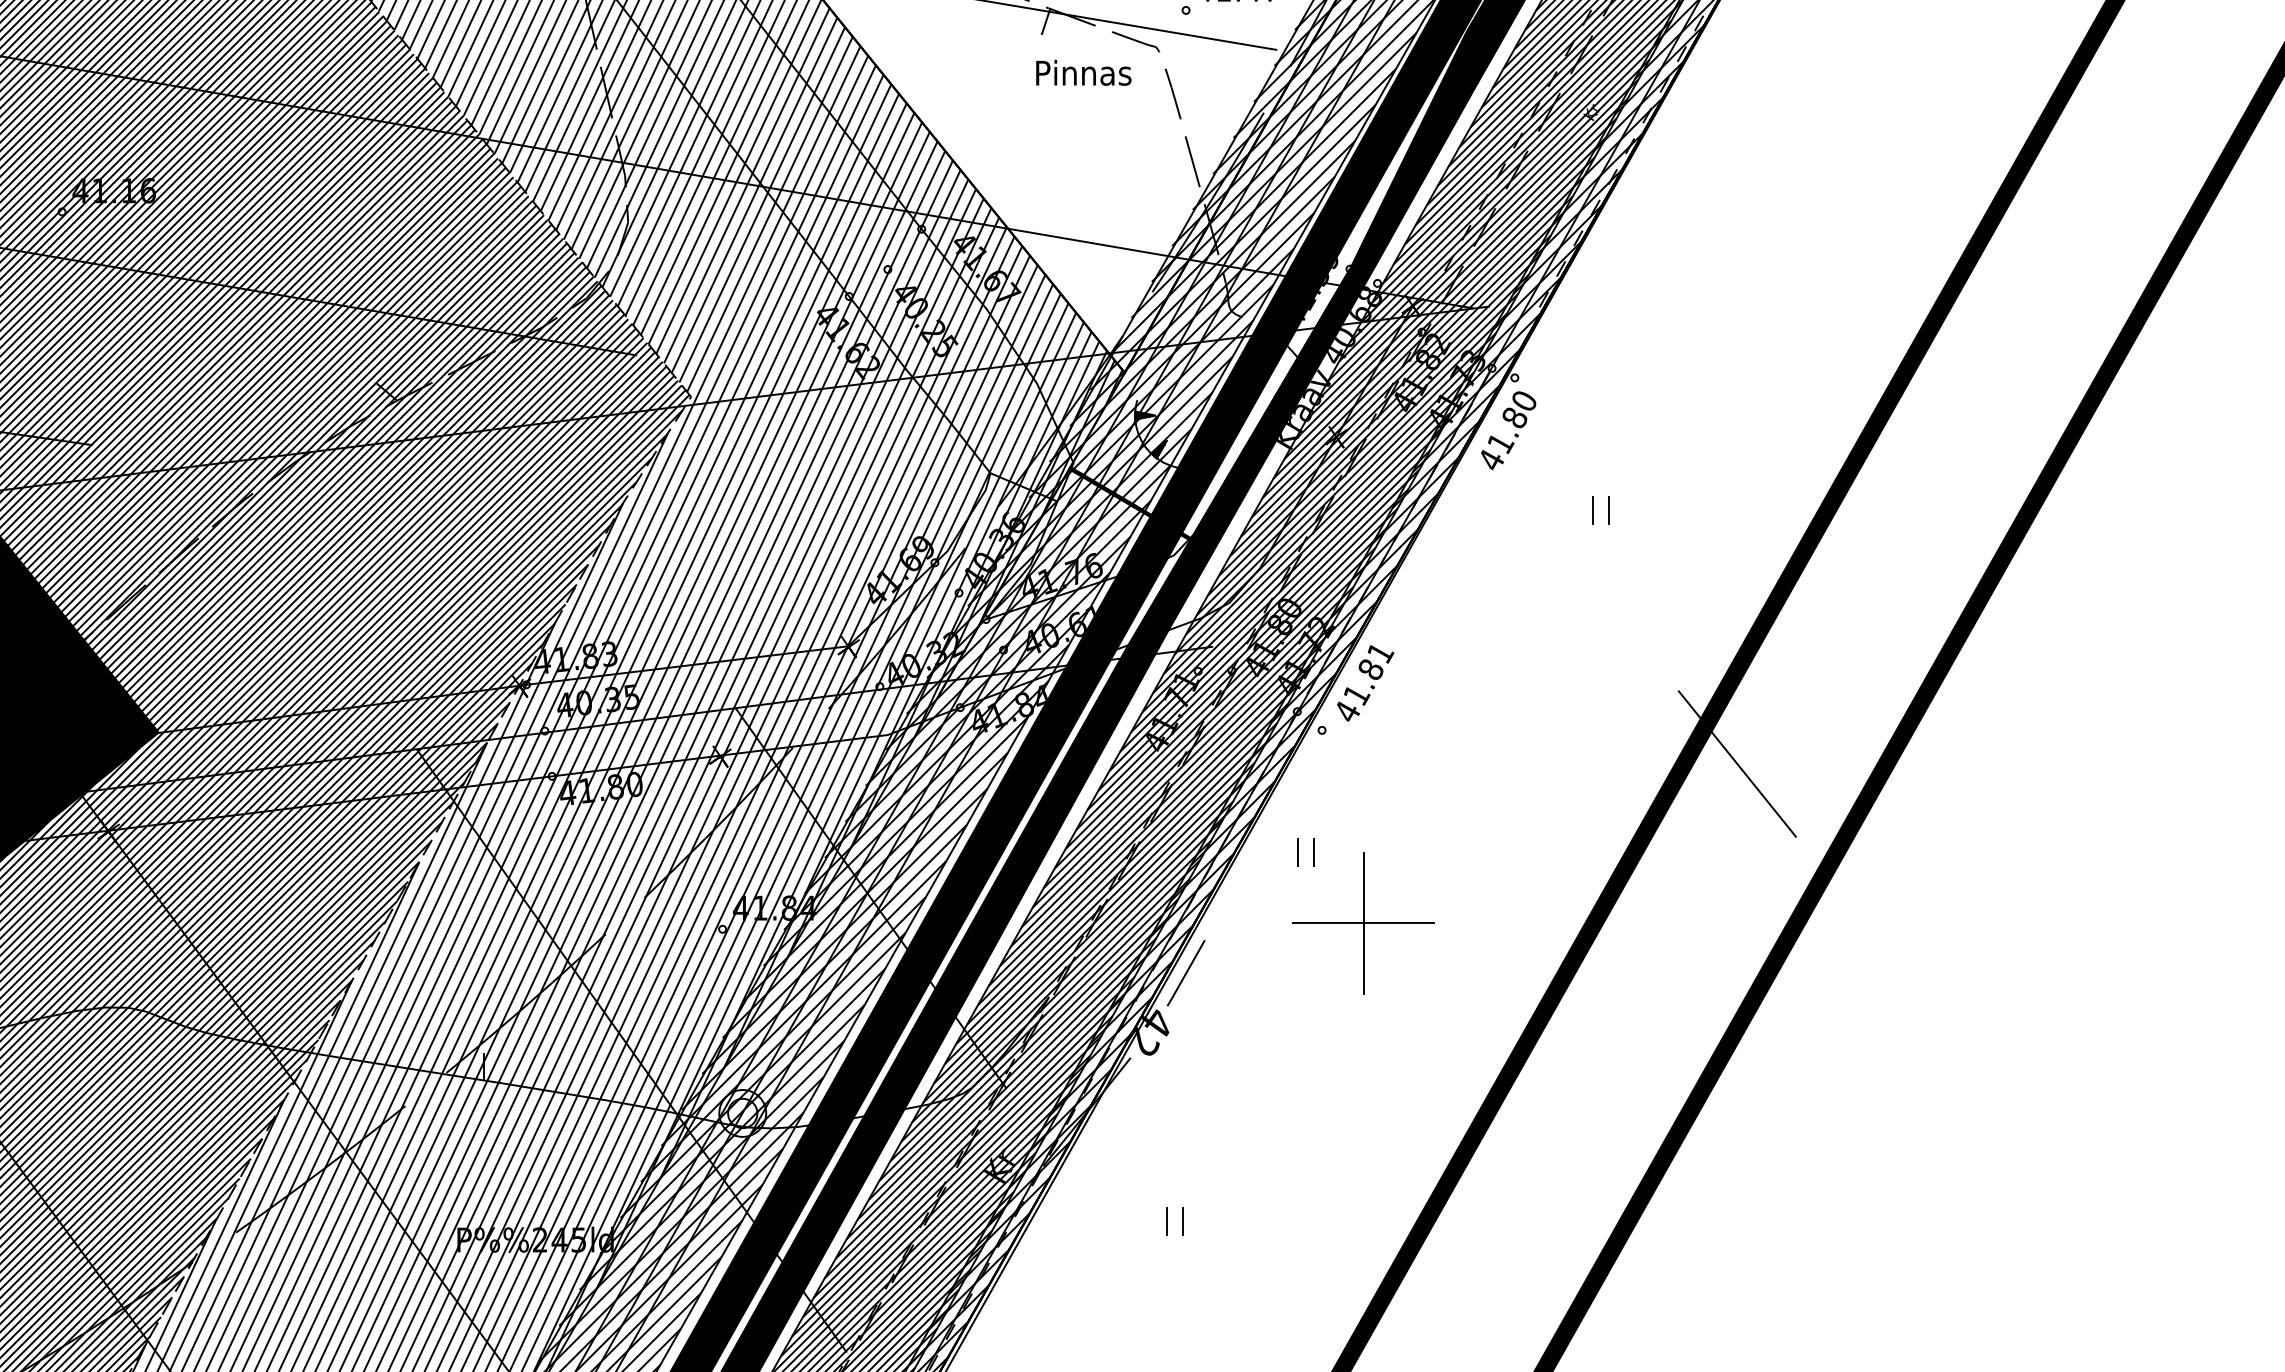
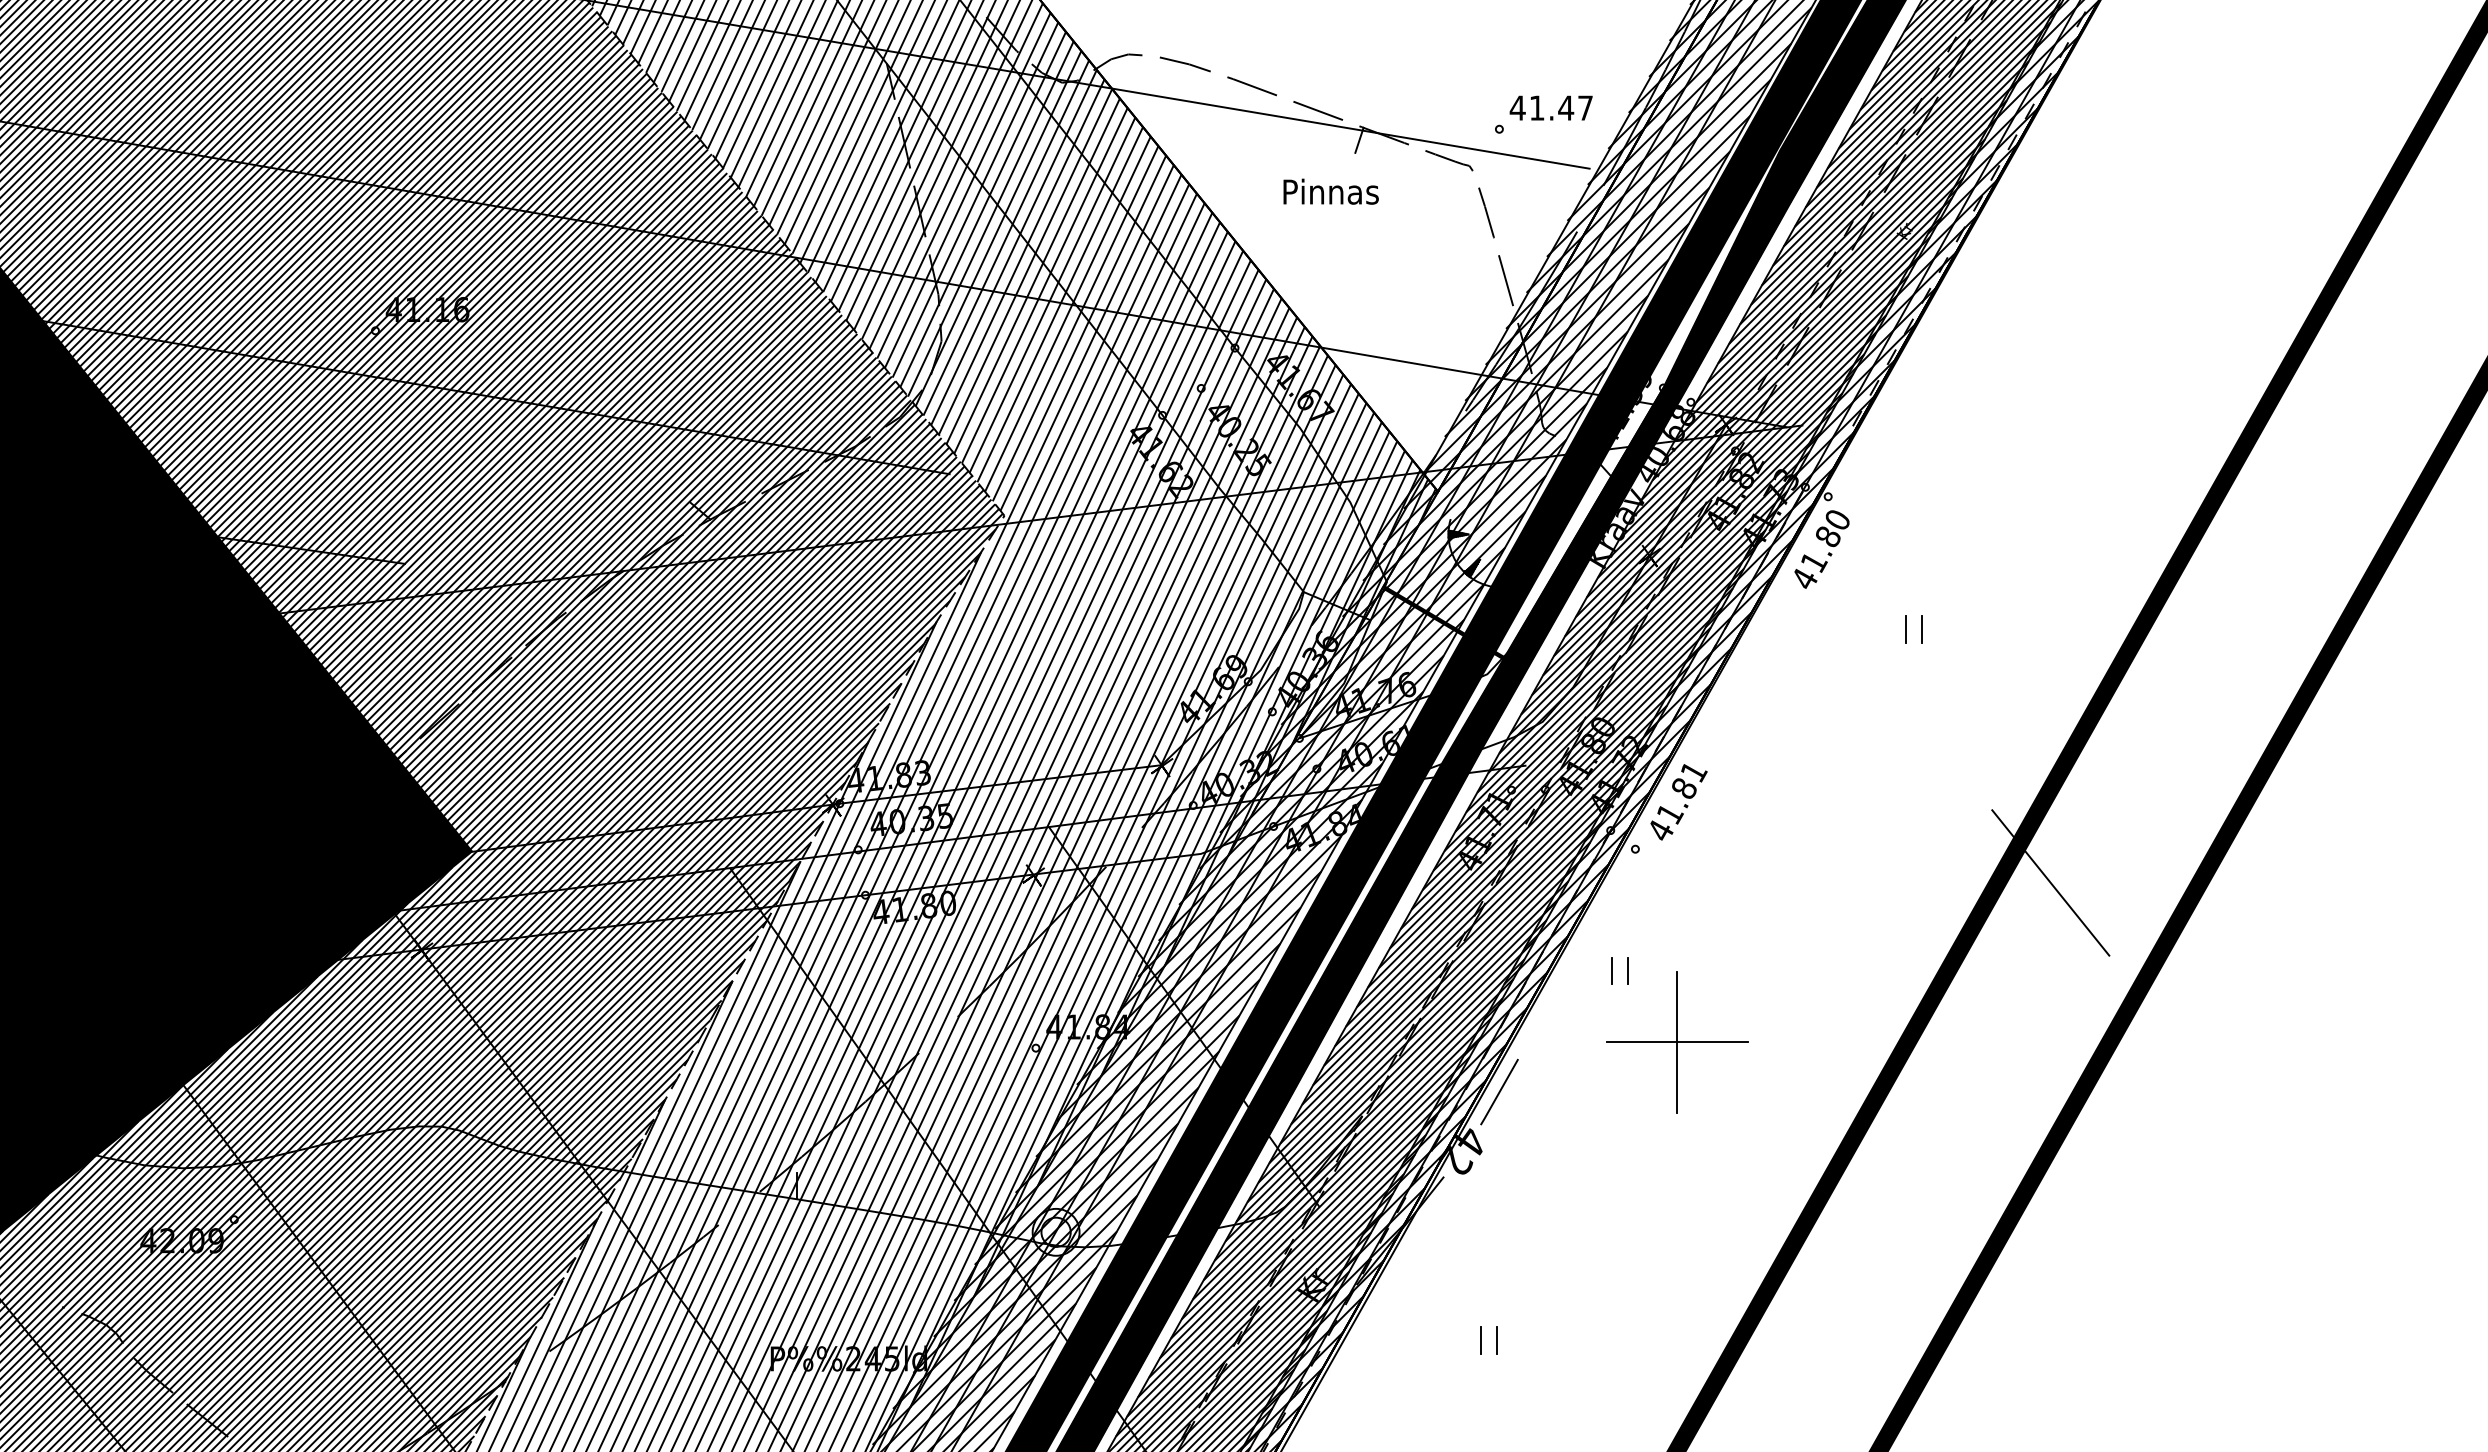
text: (1083, 72) -> (1330, 191), moved

